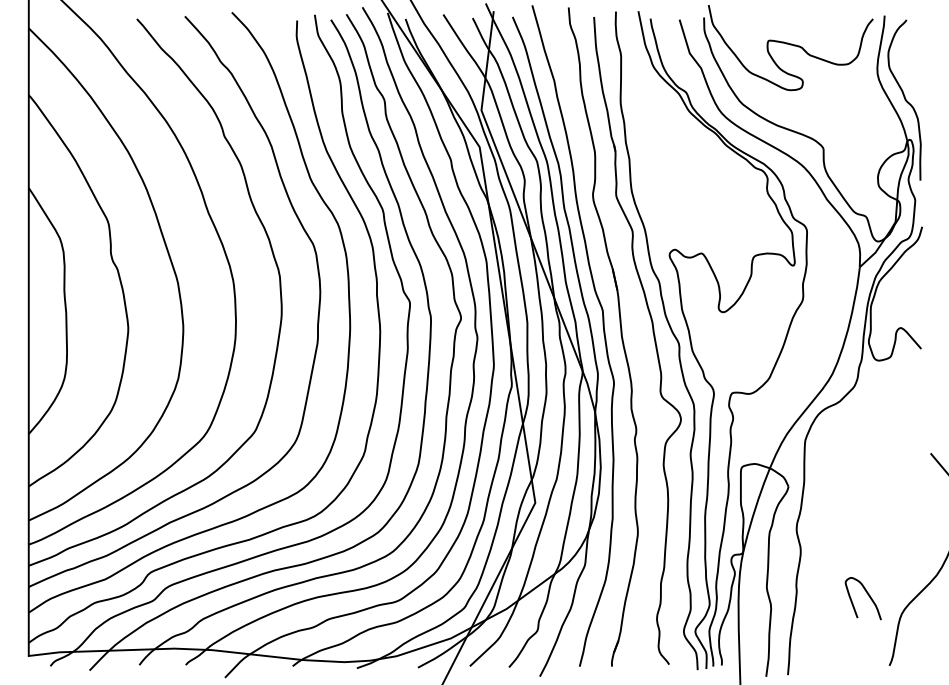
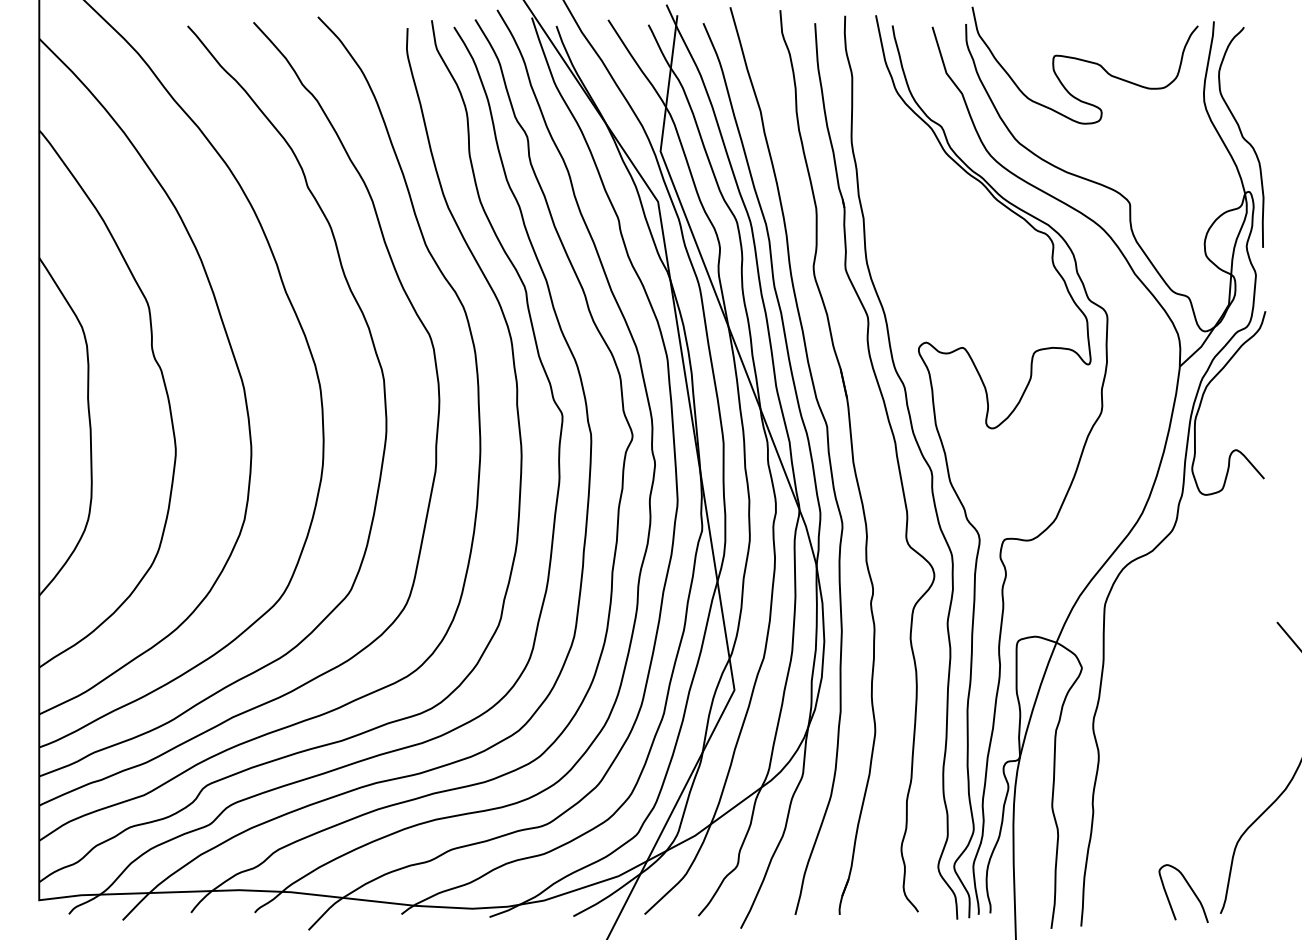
curve: (868, 595) -> (1190, 889), moved

